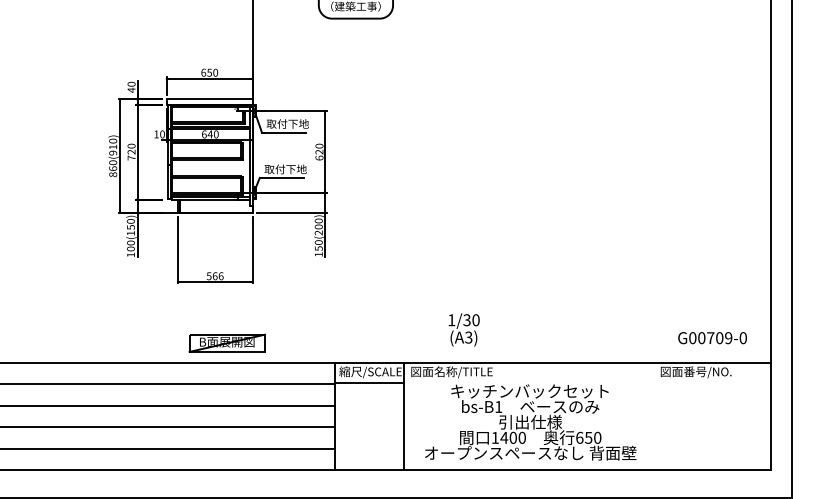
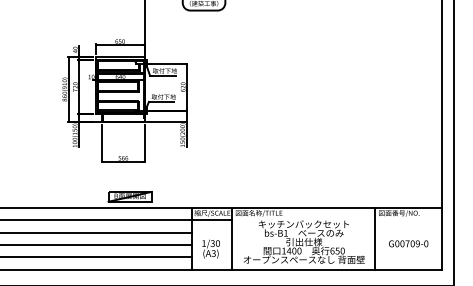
text: (463, 328) -> (210, 248), moved
text: (712, 337) -> (408, 243), moved
line: (654, 415) -> (375, 238), added

